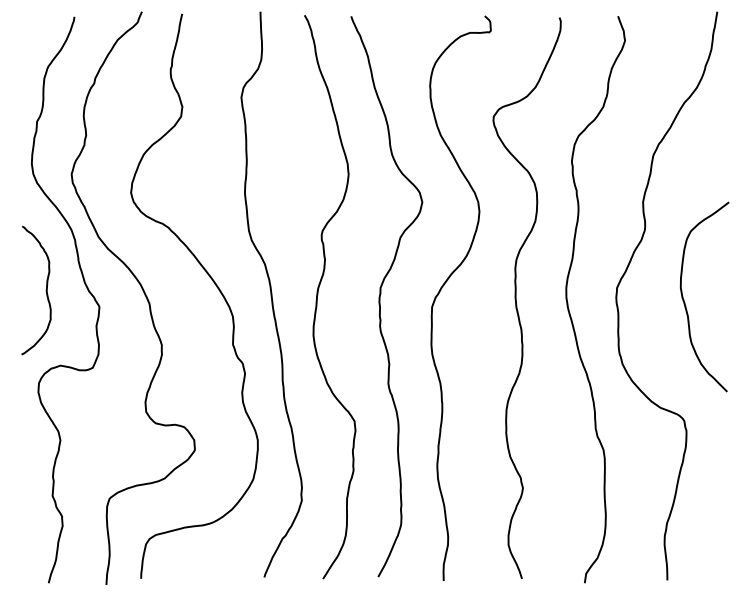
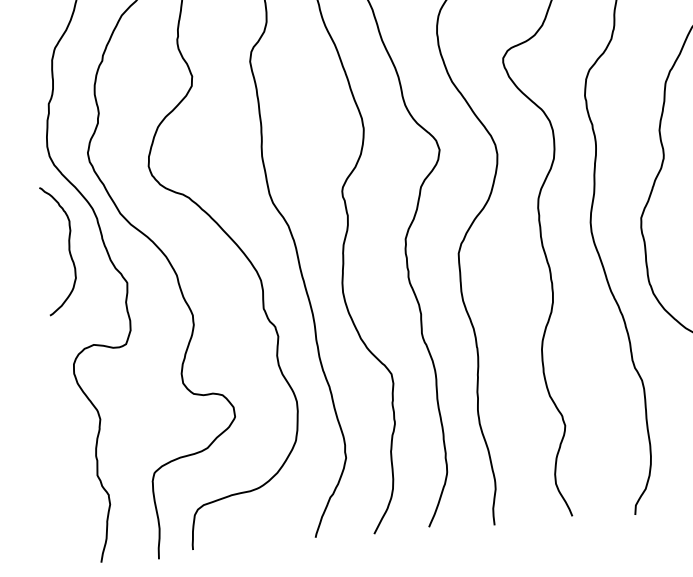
curve: (45, 290) -> (68, 249), moved

